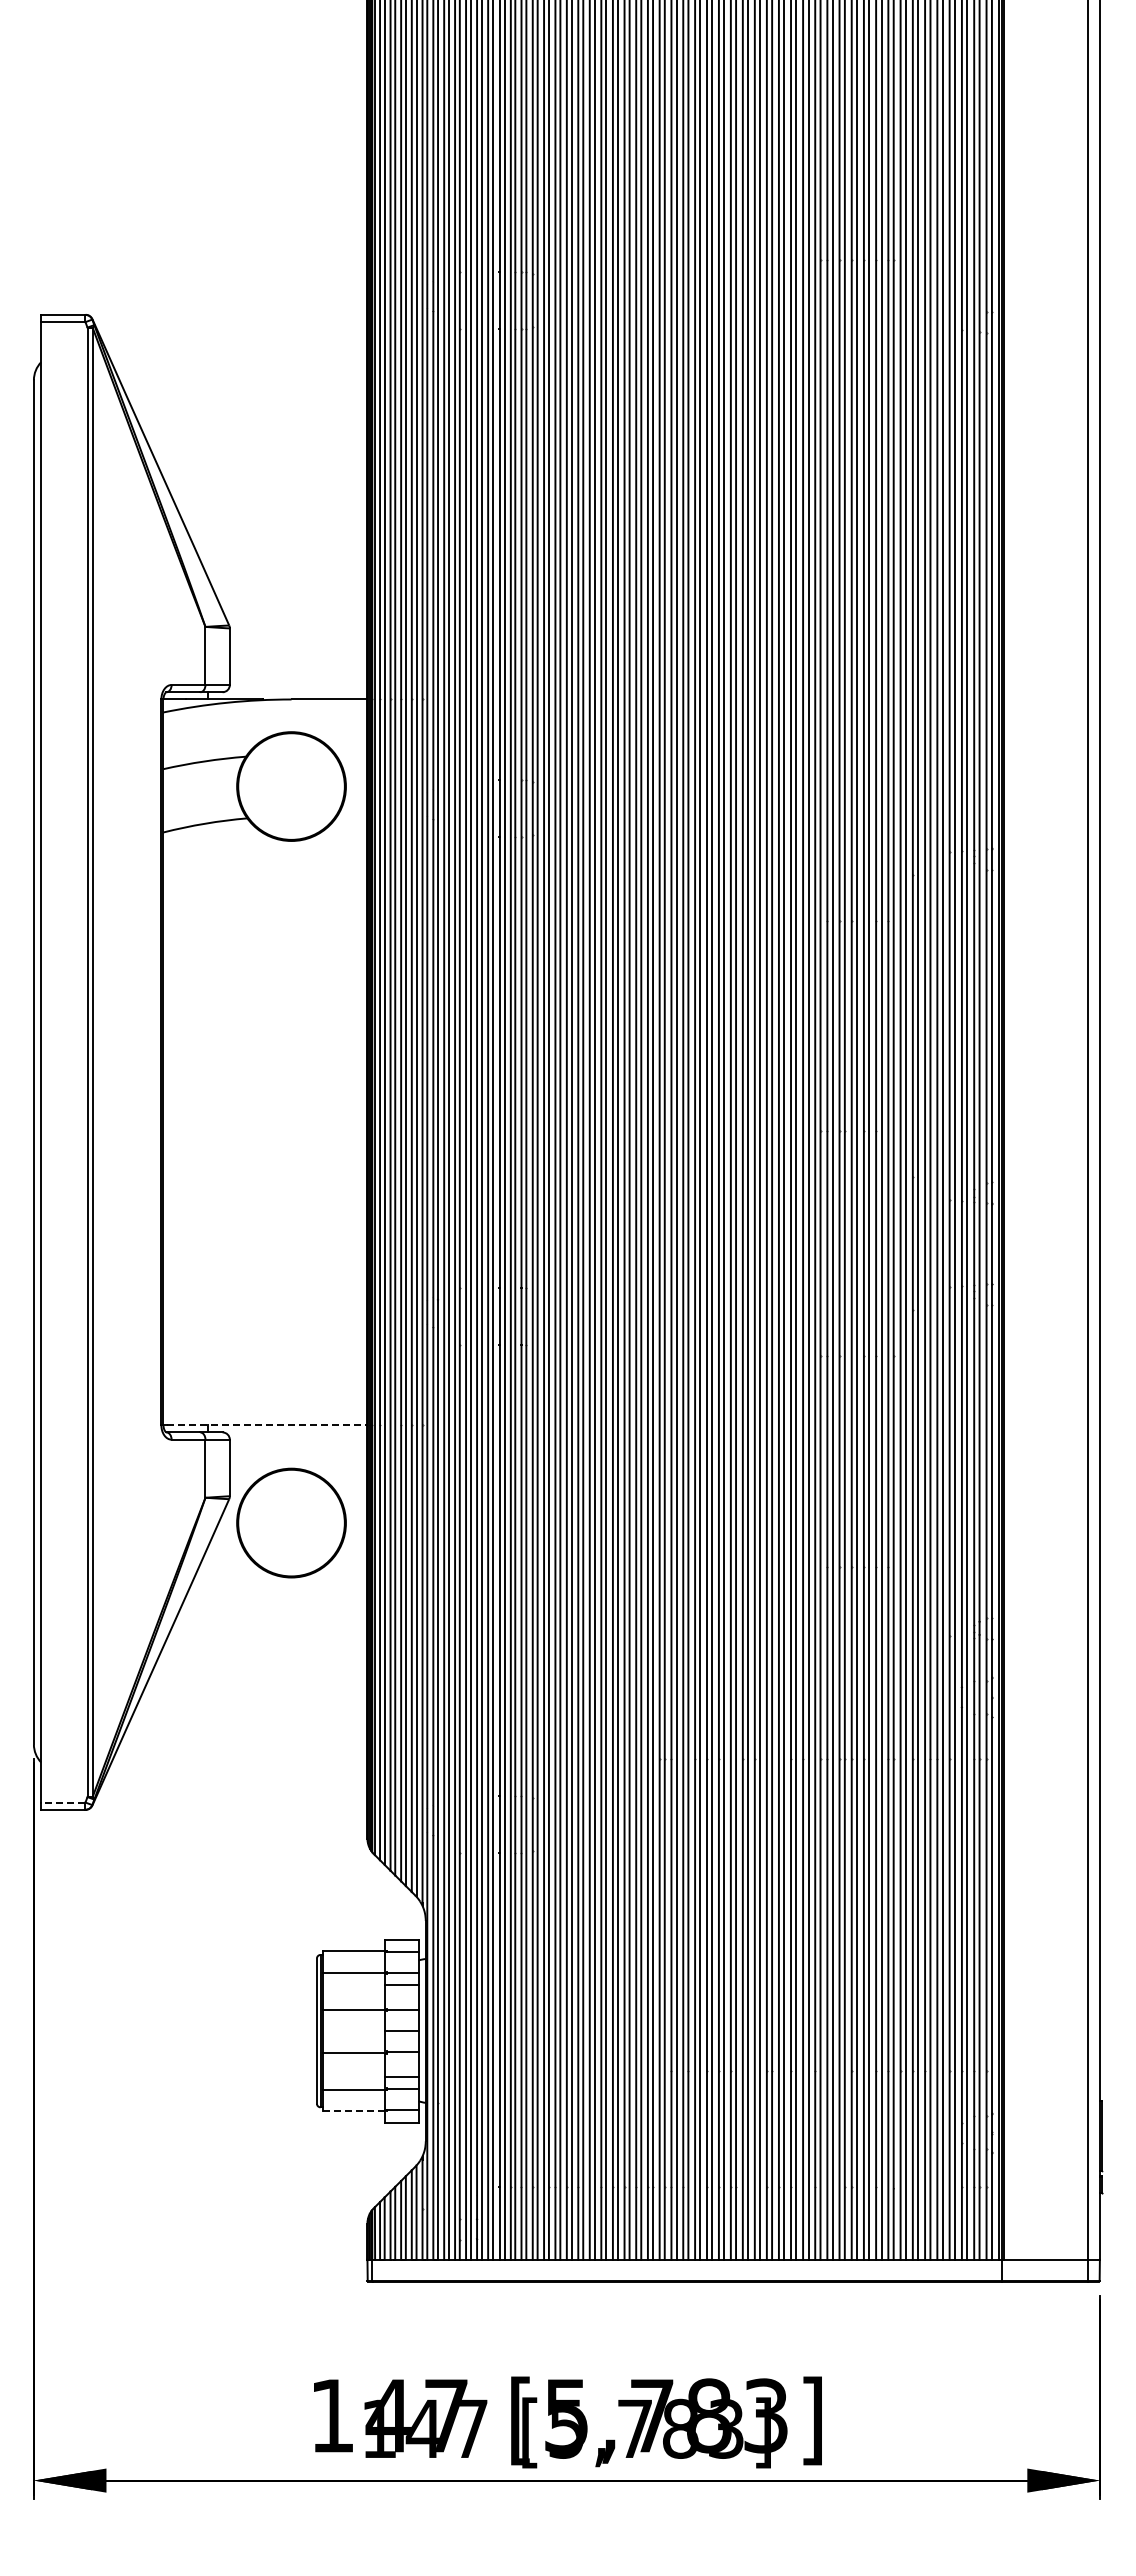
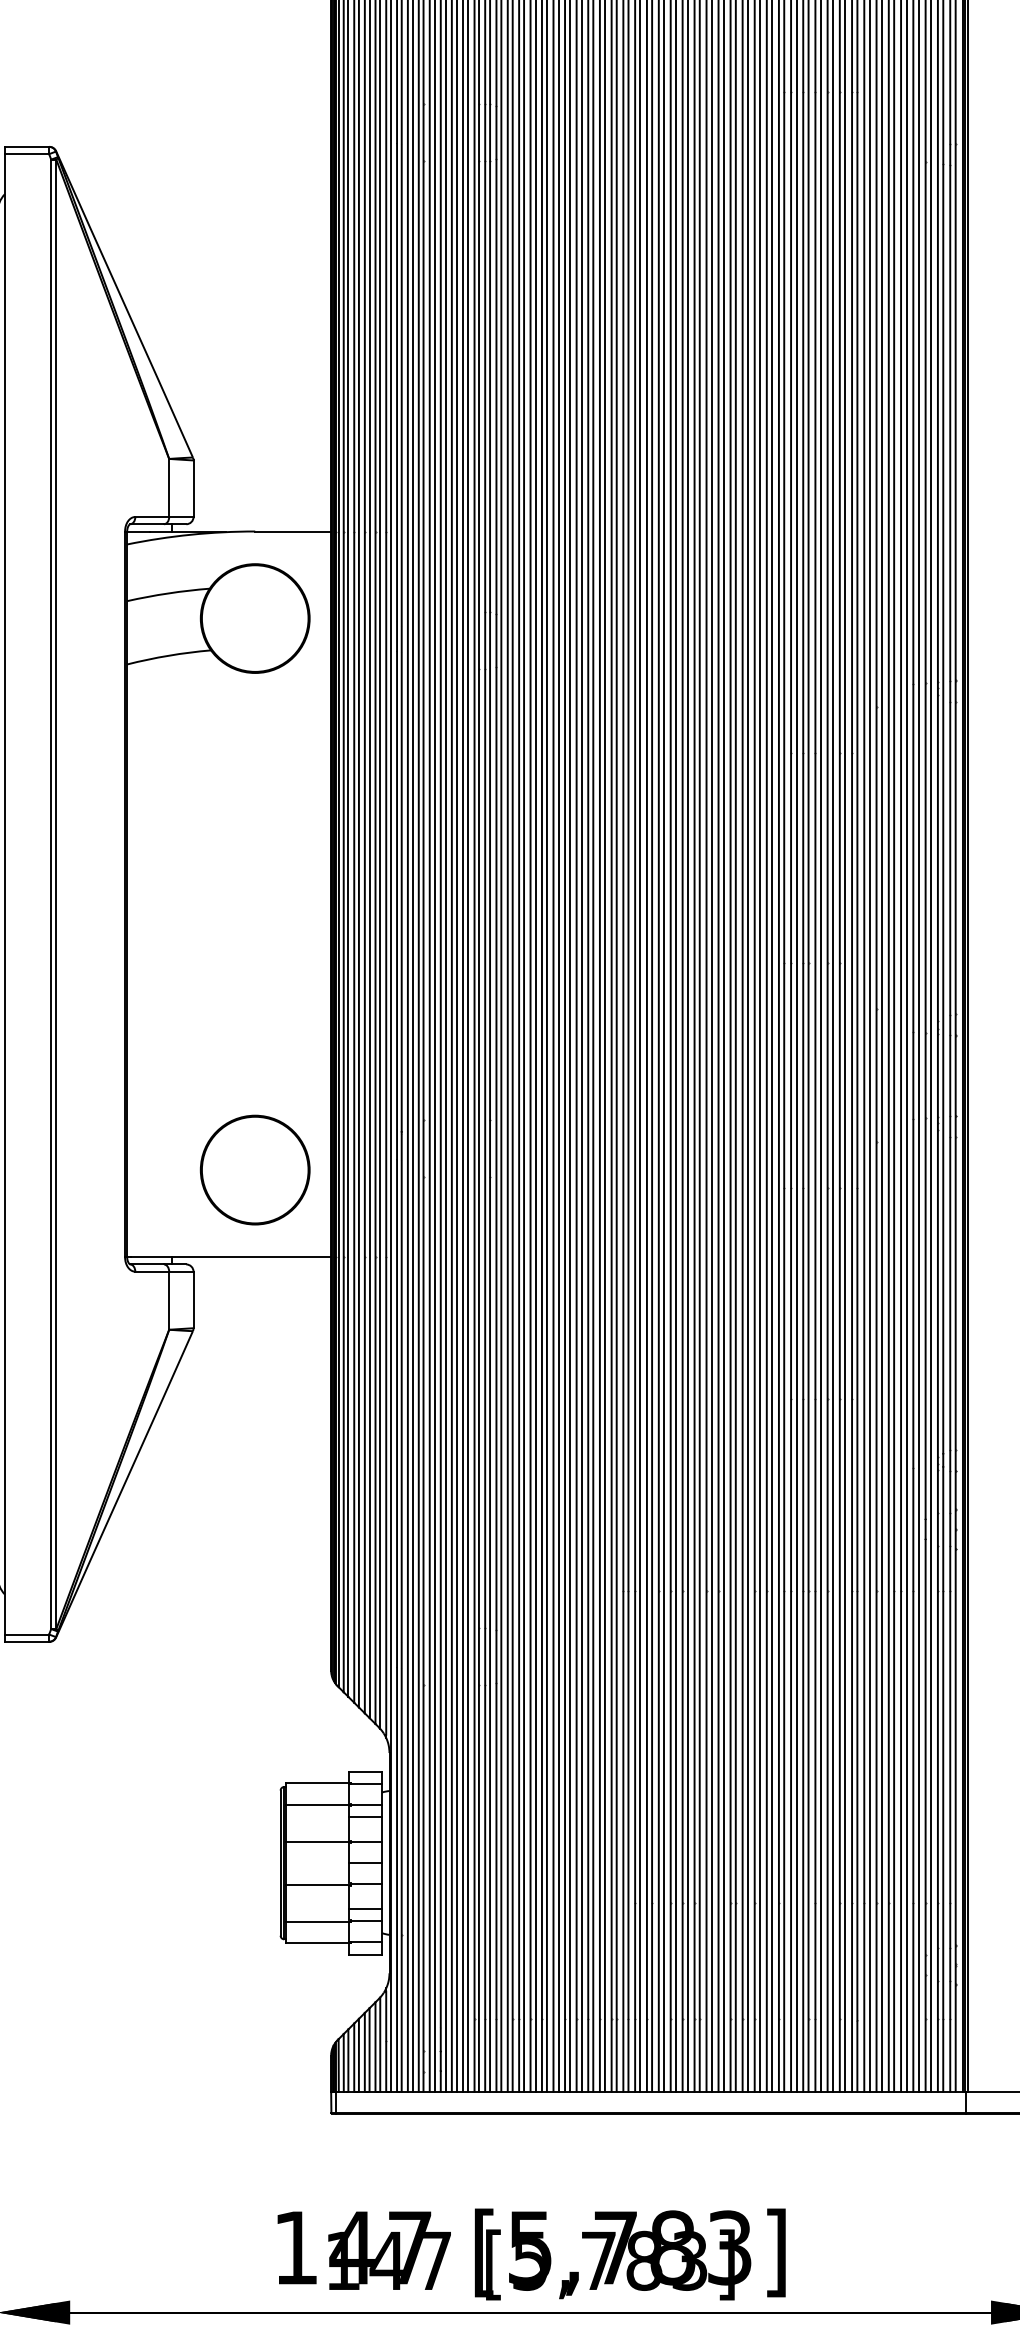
line: (267, 1425) -> (231, 1257), dashed -> solid
part: (291, 1522) -> (255, 1169), moved
line: (62, 1802) -> (26, 1634), dashed -> solid
line: (355, 2110) -> (319, 1942), dashed -> solid

